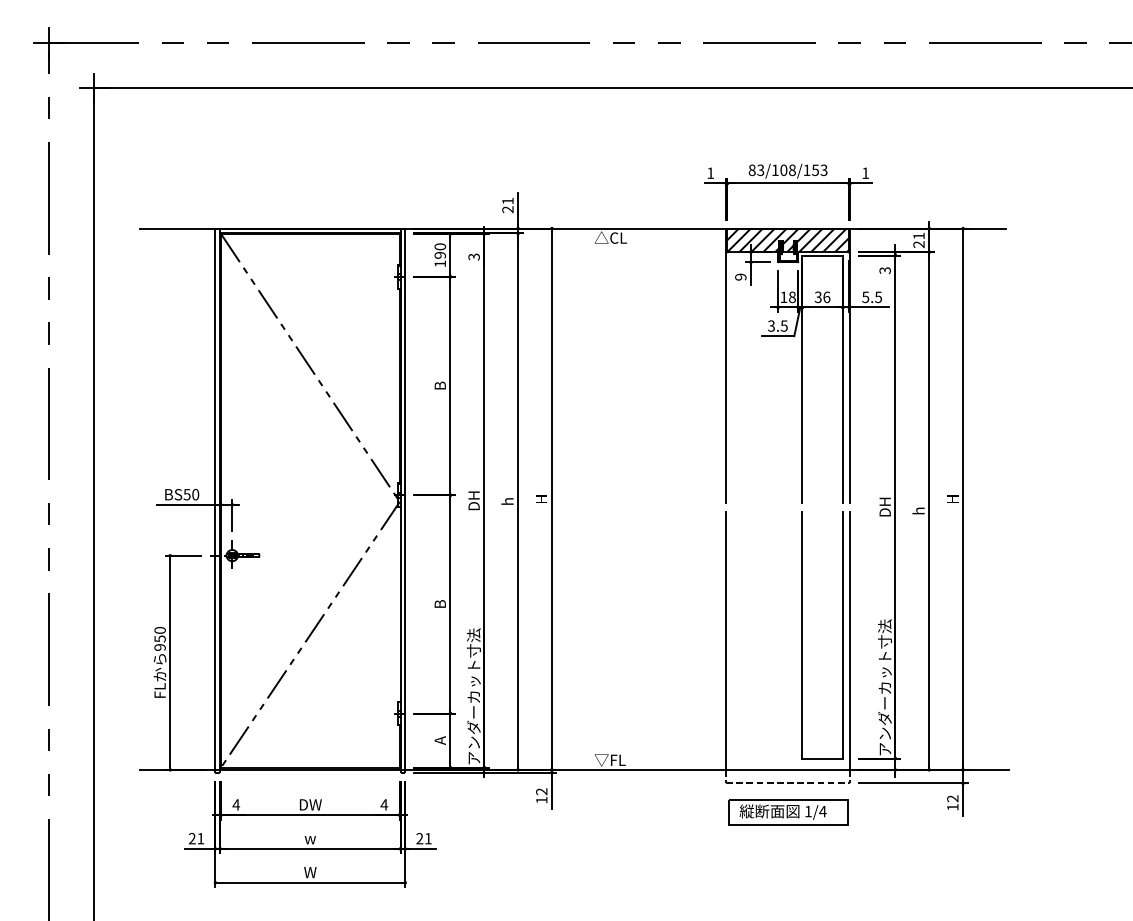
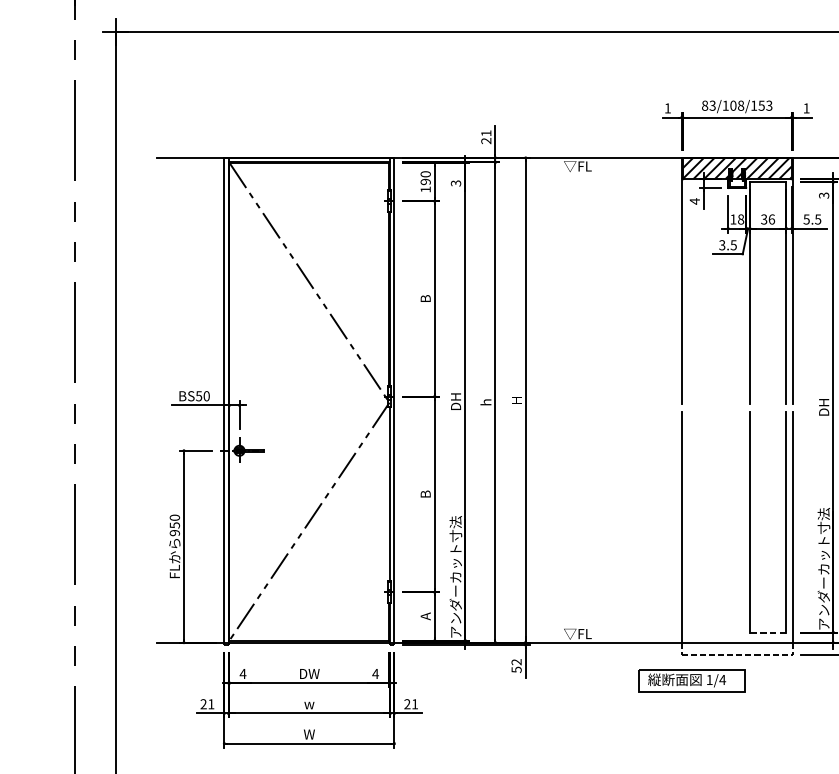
text: (610, 237) -> (578, 165), △CL -> ▽FL
text: (740, 276) -> (694, 200), 9 -> 4
line: (822, 758) -> (767, 632), solid -> dashed
text: (541, 799) -> (516, 669), 12 -> 52
part: (788, 812) -> (691, 680), moved

